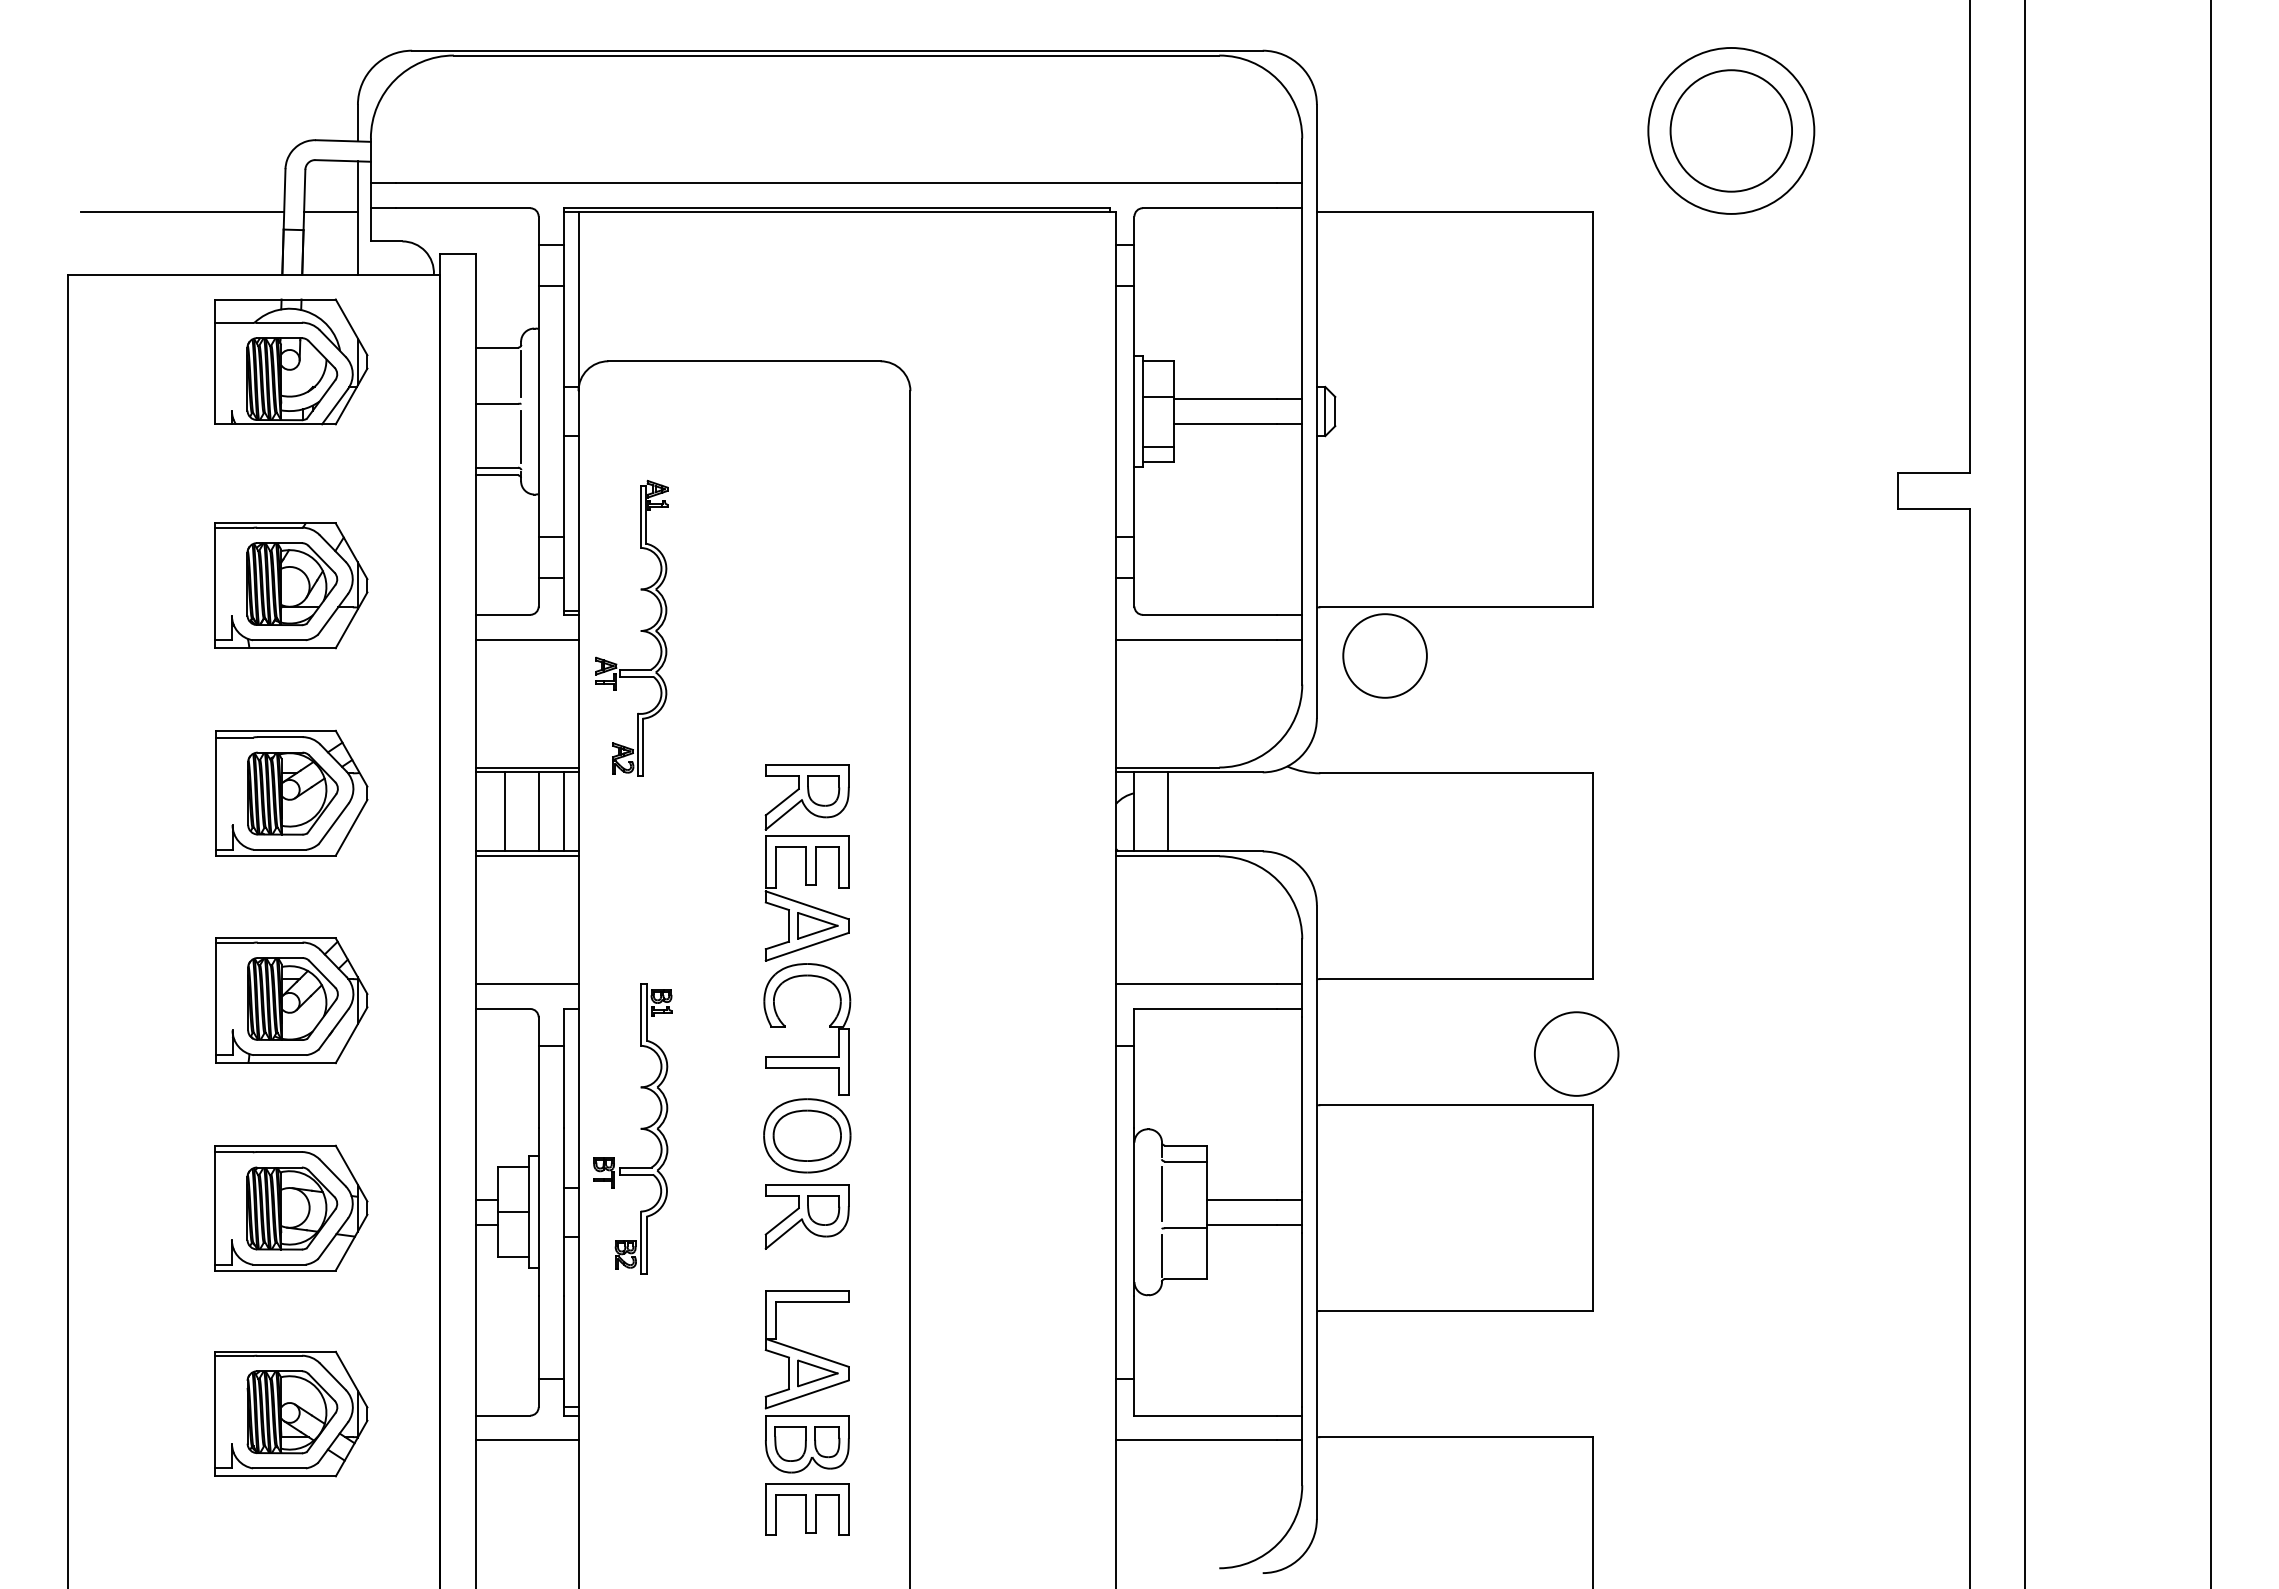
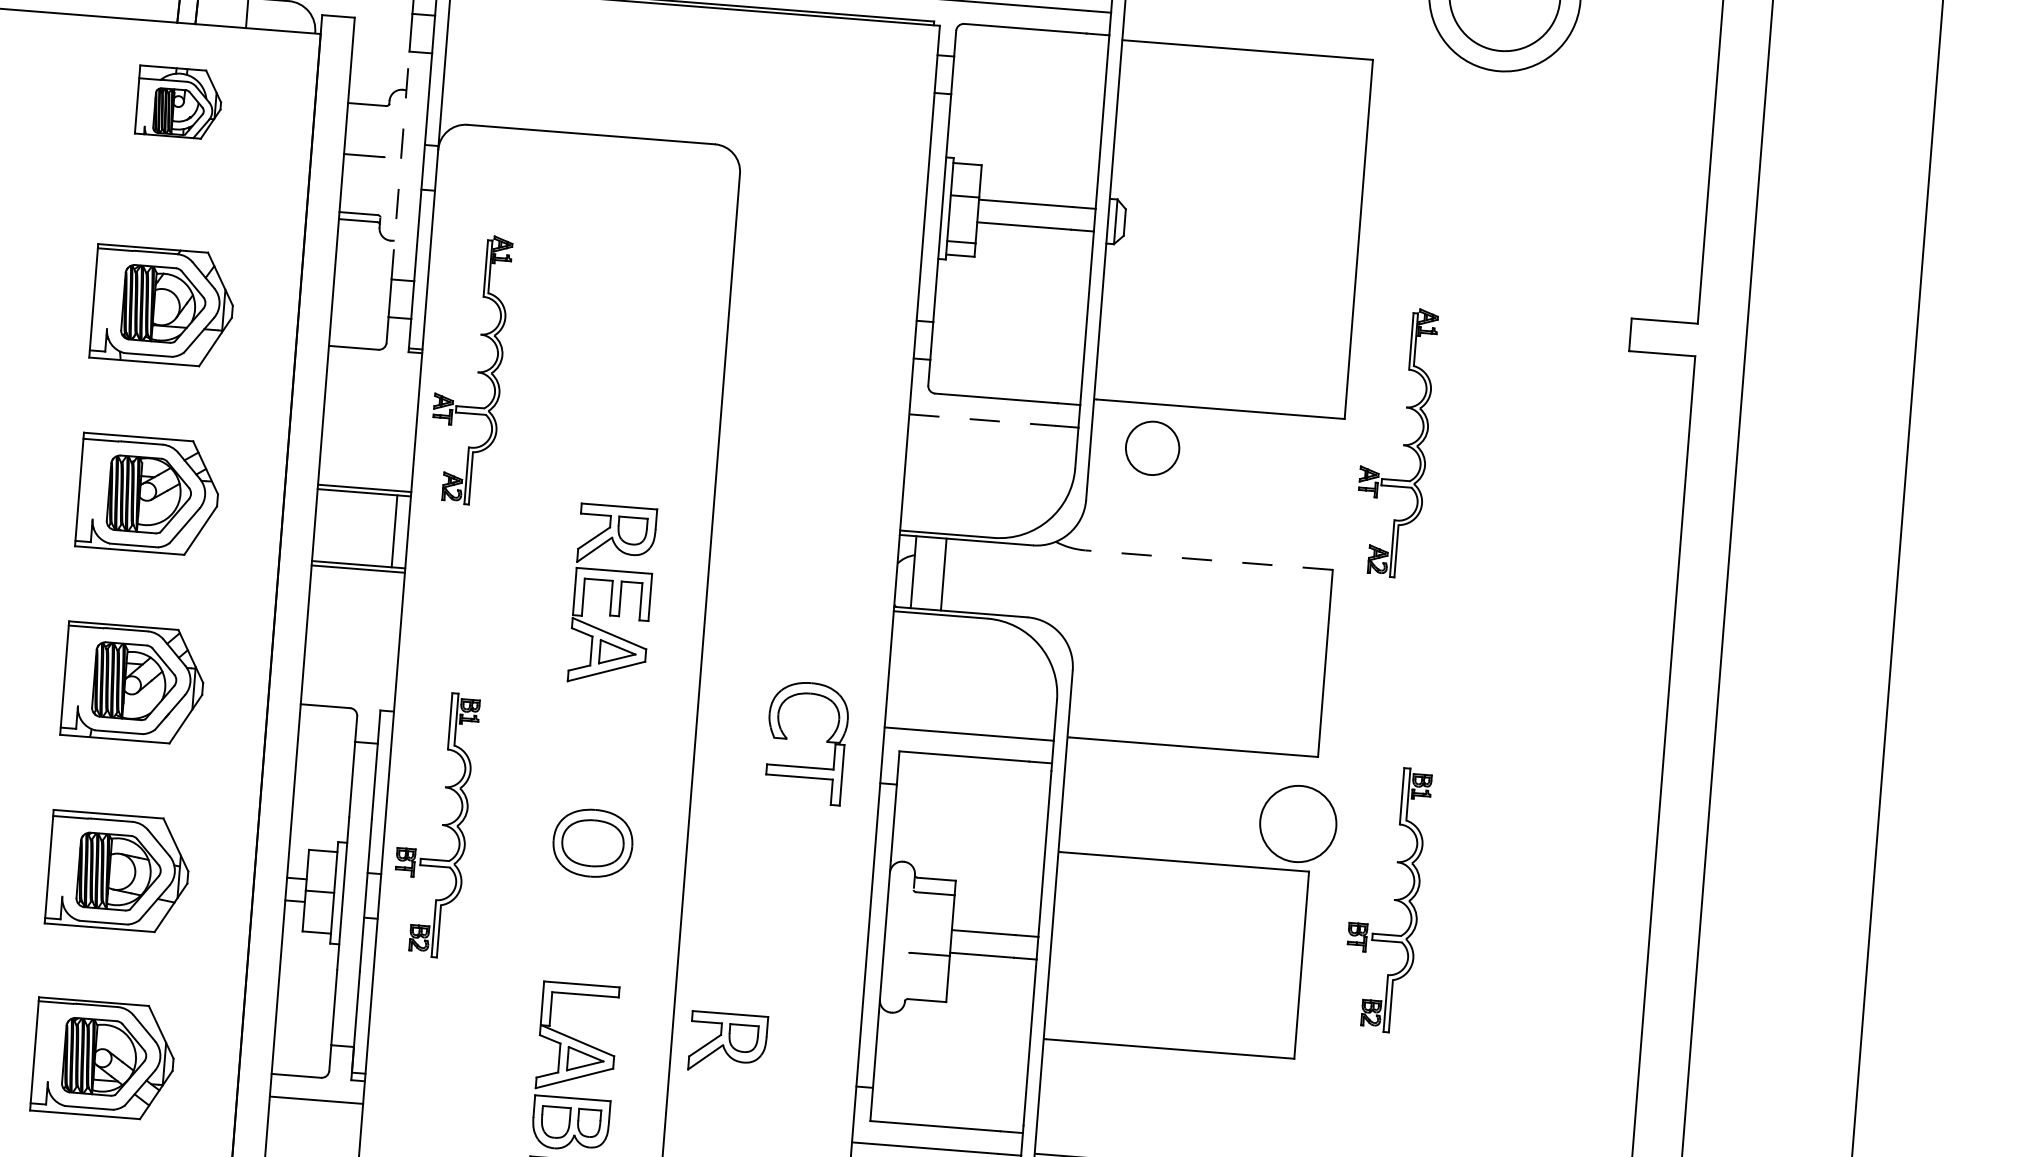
part: (291, 361) -> (179, 102), size x0.6
line: (521, 373) -> (387, 129), removed
line: (538, 411) -> (400, 165), solid -> dashed
line: (521, 437) -> (383, 187), removed
part: (1658, 630) -> (1403, 444), added
line: (526, 639) -> (373, 371), removed
line: (1196, 639) -> (982, 419), solid -> dashed
circle: (1384, 655) -> (1152, 447), size x0.7
line: (1455, 773) -> (1208, 560), solid -> dashed
line: (505, 811) -> (341, 526), removed
line: (538, 811) -> (371, 529), removed
line: (526, 984) -> (348, 685), removed
part: (785, 1027) -> (787, 739), moved
part: (1687, 1128) -> (1393, 899), added
line: (1162, 1193) -> (911, 921), removed
part: (806, 1216) -> (727, 1042), moved
line: (1162, 1255) -> (907, 977), removed

